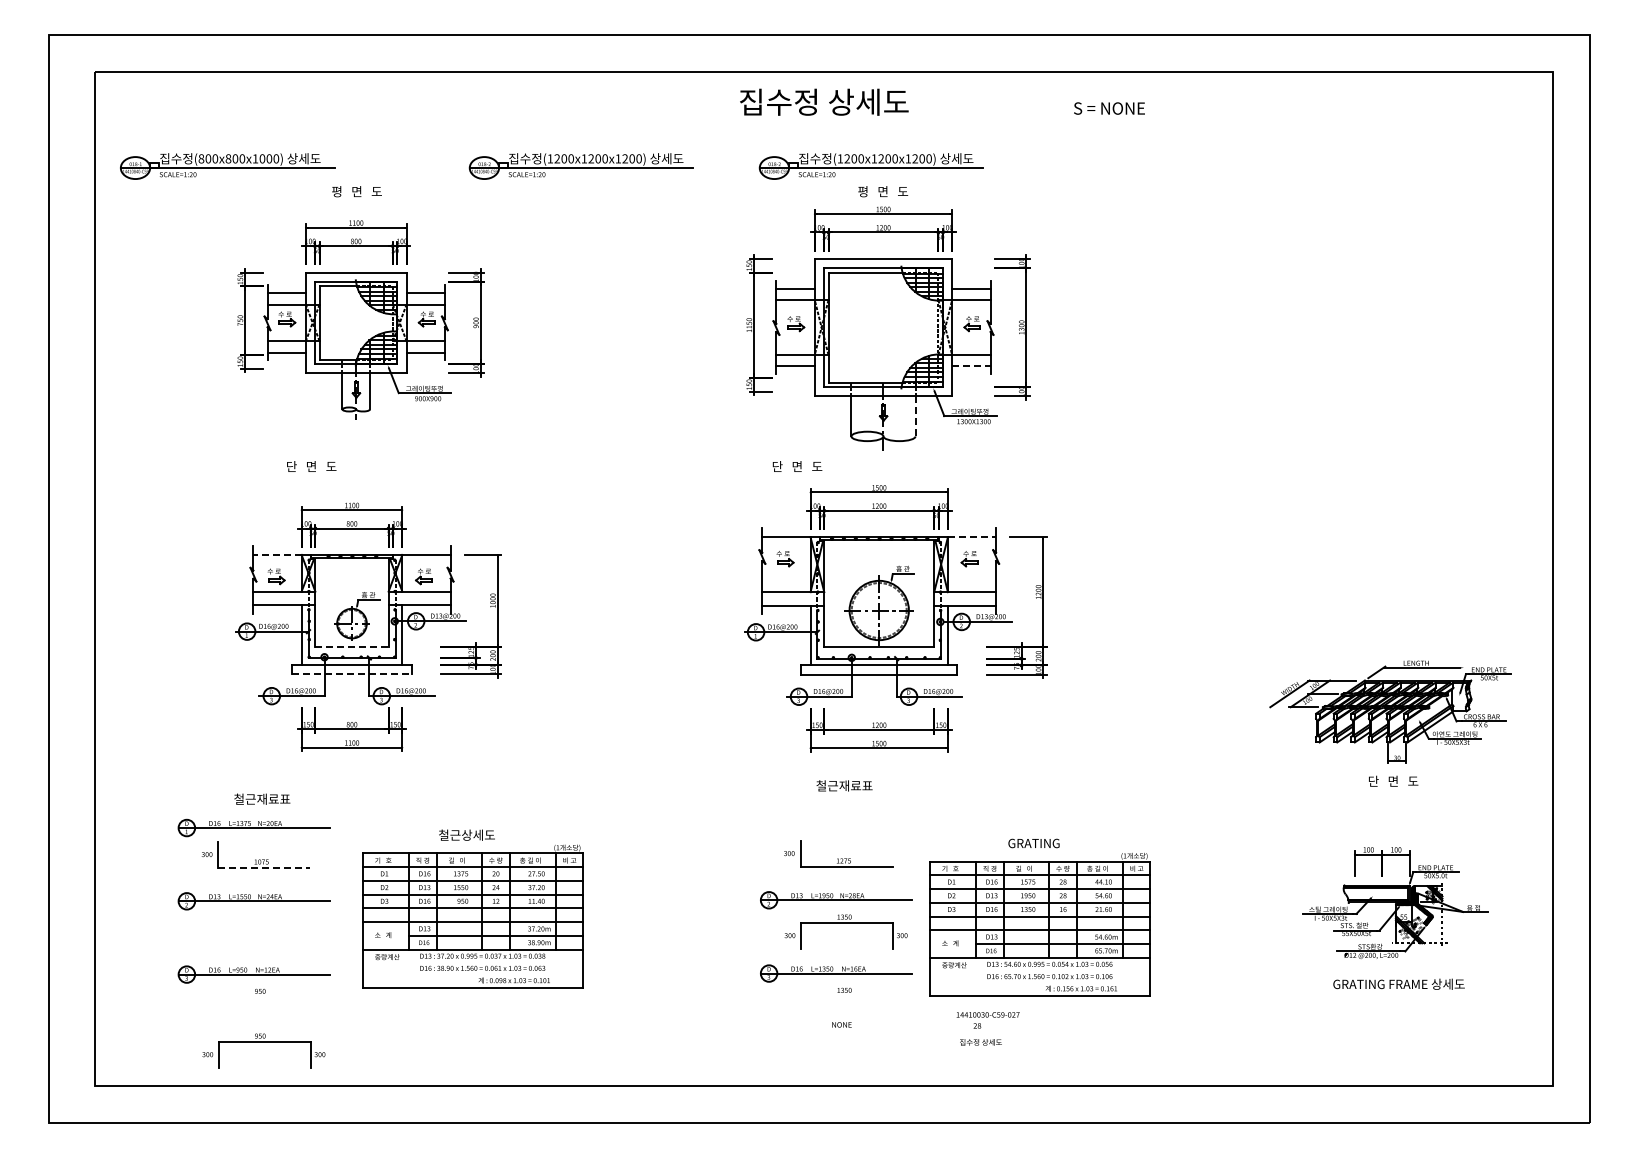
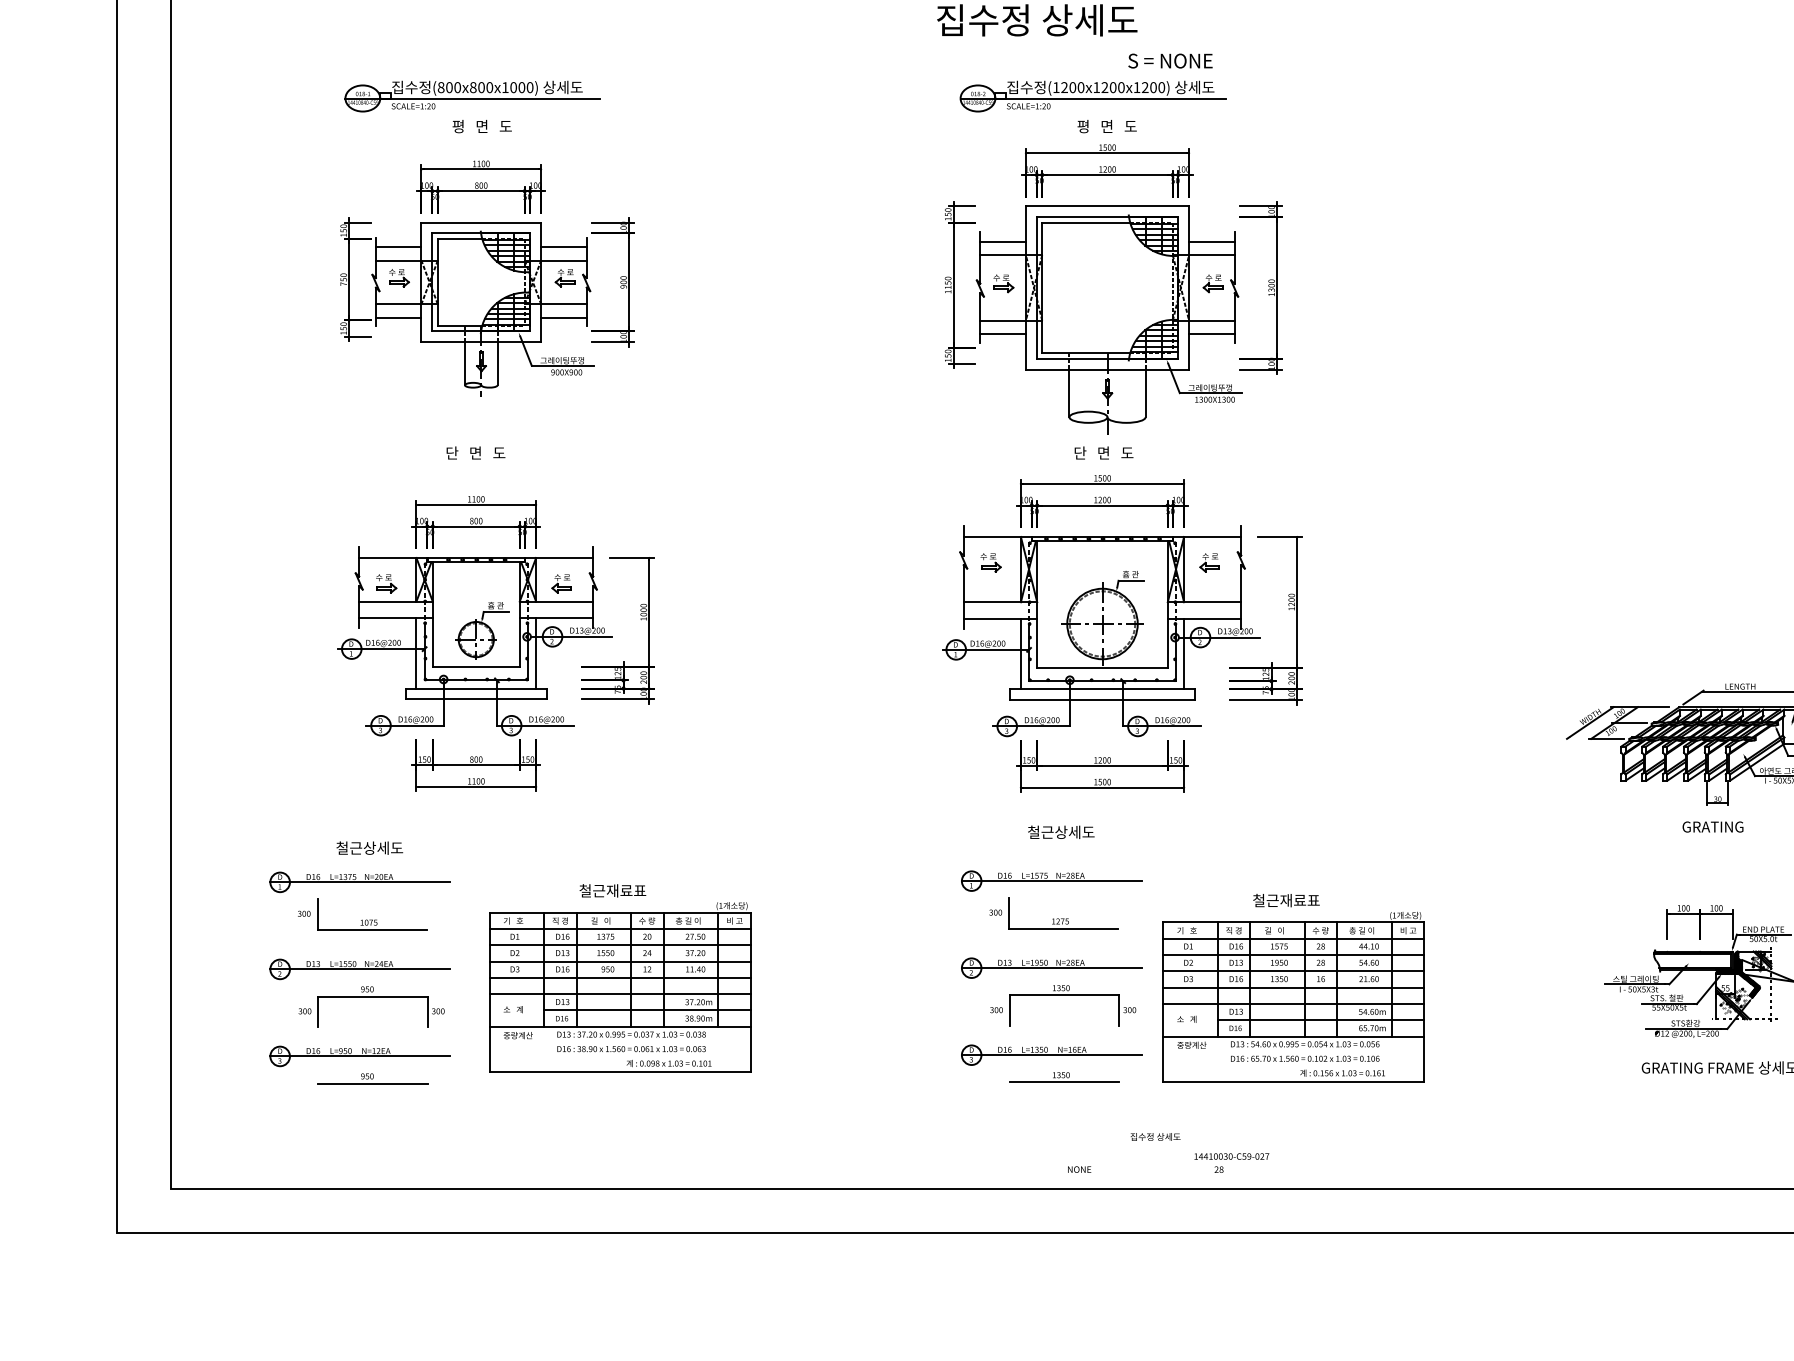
text: (1109, 108) -> (1170, 61), moved
part: (227, 166) -> (472, 96), moved
part: (580, 166) -> (747, 96), removed
line: (971, 366) -> (1212, 334), dashed -> solid
line: (915, 416) -> (1145, 393), dashed -> solid
text: (311, 466) -> (475, 452), moved
text: (797, 466) -> (1103, 452), moved
line: (972, 537) -> (1213, 537), dashed -> solid
line: (277, 554) -> (387, 557), dashed -> solid
line: (352, 646) -> (476, 666), dashed -> solid
line: (352, 674) -> (476, 700), dashed -> solid
text: (1392, 780) -> (1712, 825), 단   면   도 -> GRATING
text: (855, 785) -> (1074, 831), 철근재료표 -> 철근상세도
text: (273, 798) -> (383, 847), 철근재료표 -> 철근상세도
part: (836, 826) -> (1051, 880), added
text: (477, 834) -> (625, 890), 철근상세도 -> 철근재료표
text: (1034, 842) -> (1286, 899), GRATING -> 철근재료표
line: (264, 868) -> (372, 930), dashed -> solid
line: (847, 996) -> (1064, 1082), added
line: (265, 997) -> (373, 1083), added
text: (987, 1020) -> (1231, 1163), moved
text: (841, 1024) -> (1079, 1169), moved
part: (263, 1042) -> (371, 996), moved
text: (980, 1042) -> (1155, 1137), moved

